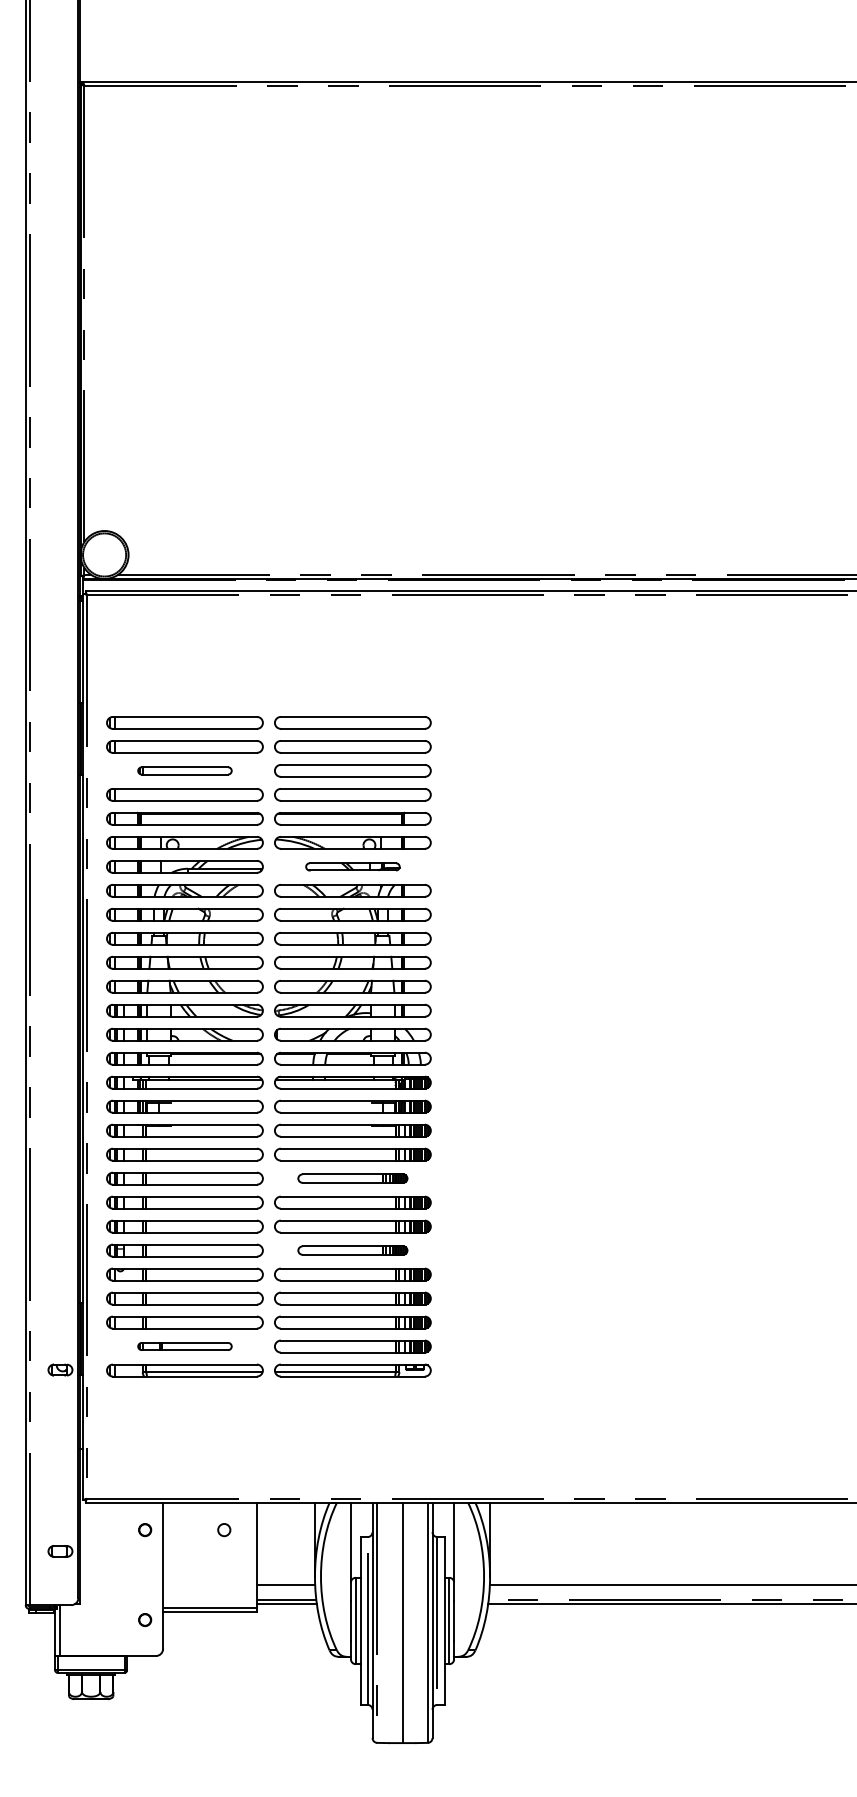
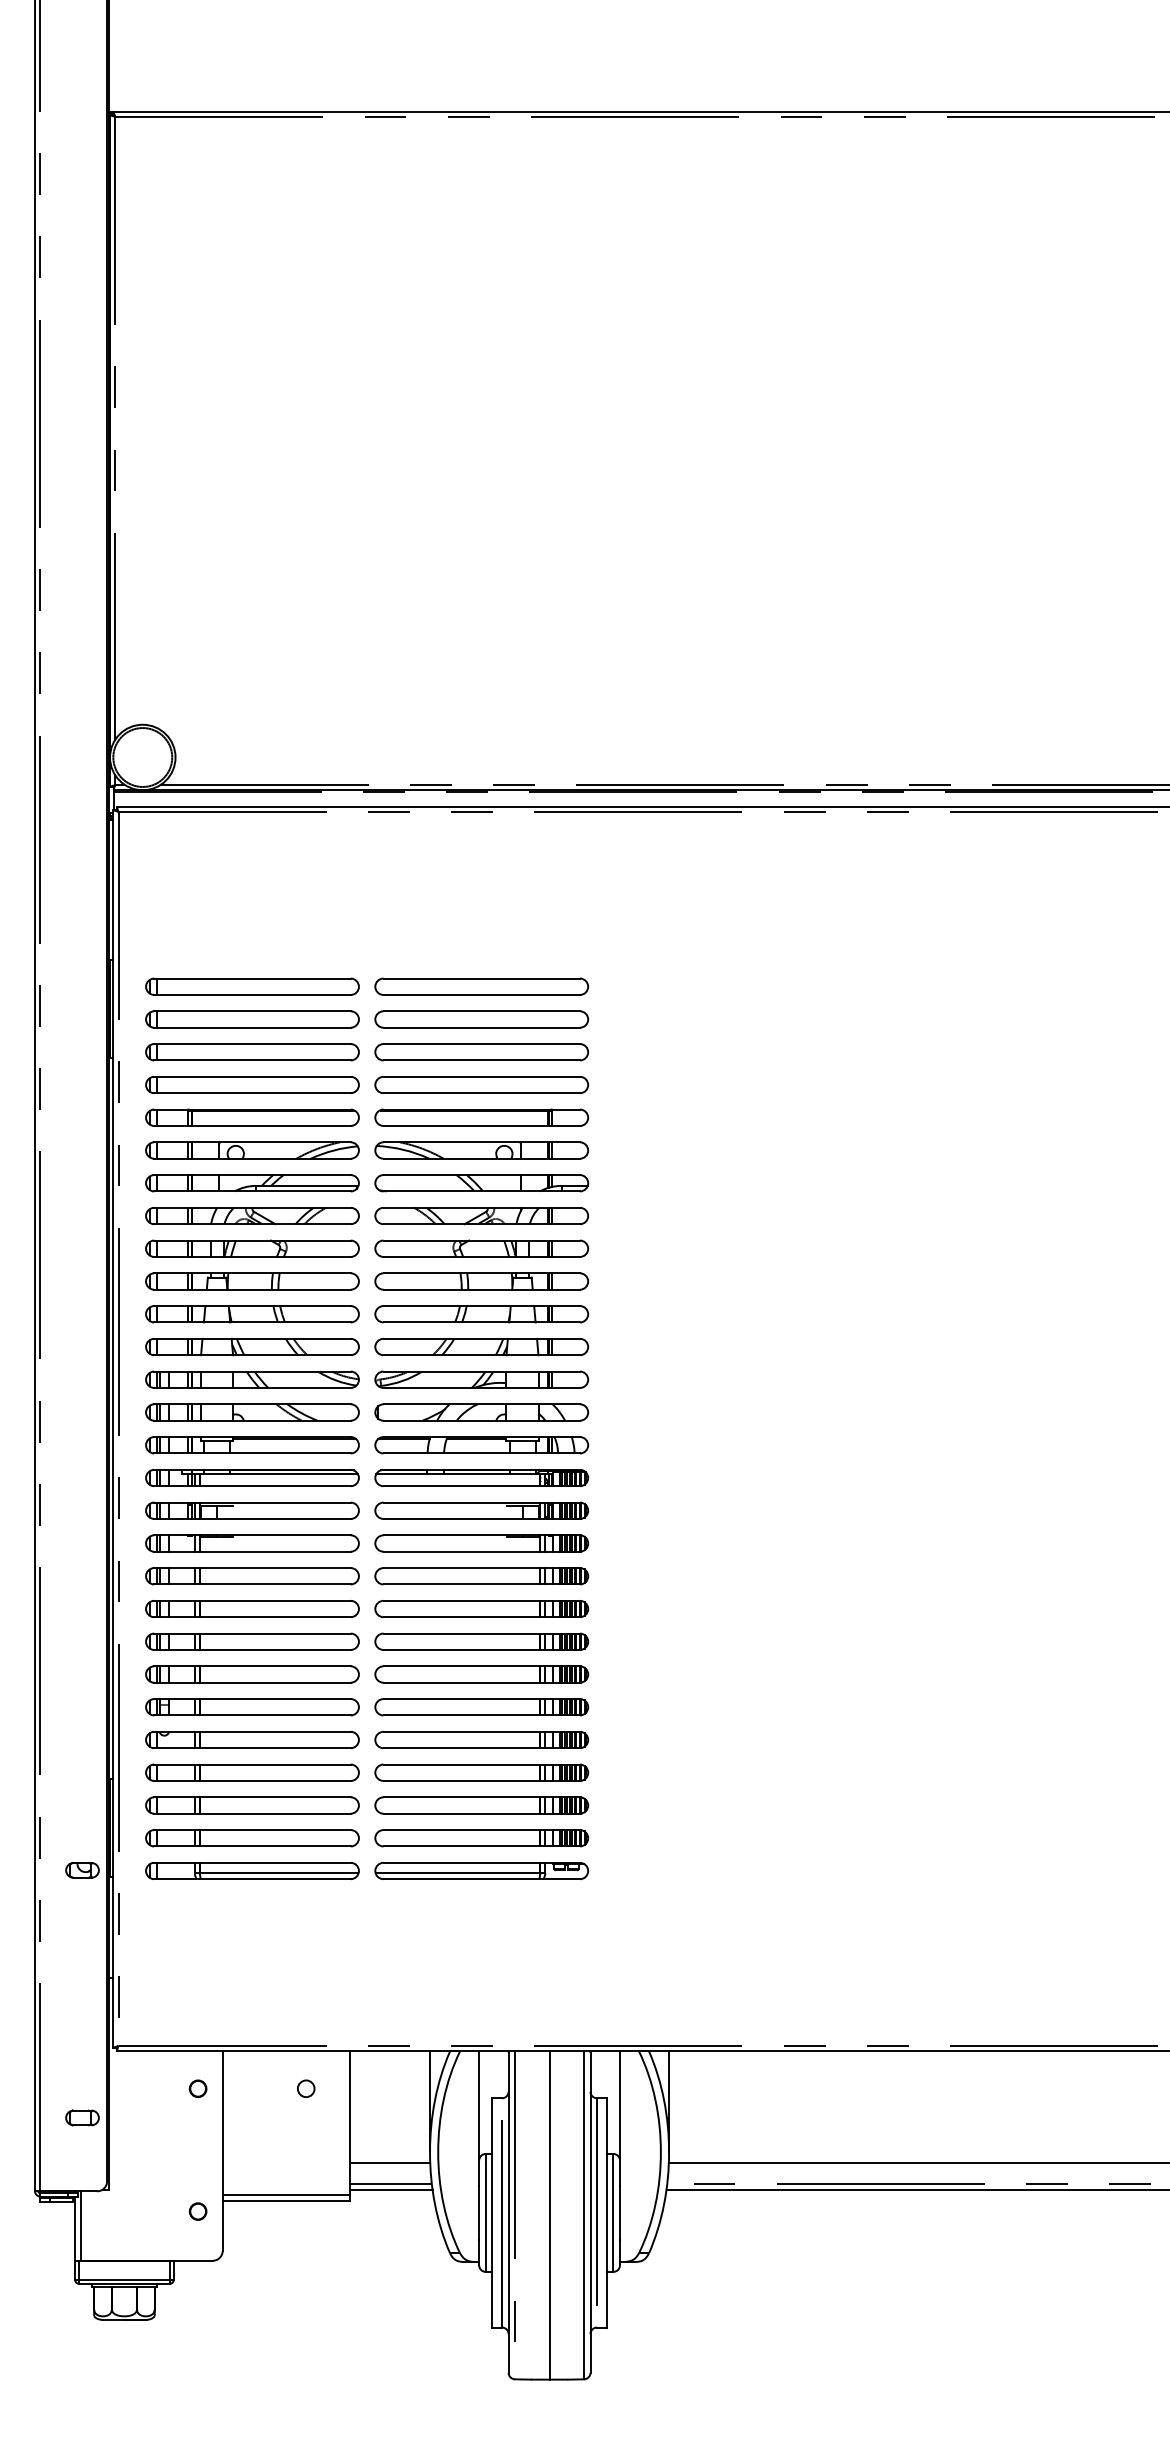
part: (184, 770) -> (251, 1051), size x1.67
part: (352, 866) -> (481, 1182), size x1.67
part: (352, 1178) -> (481, 1608), size x1.43
part: (352, 1250) -> (481, 1707), size x1.43
part: (184, 1346) -> (251, 1838), size x1.67

